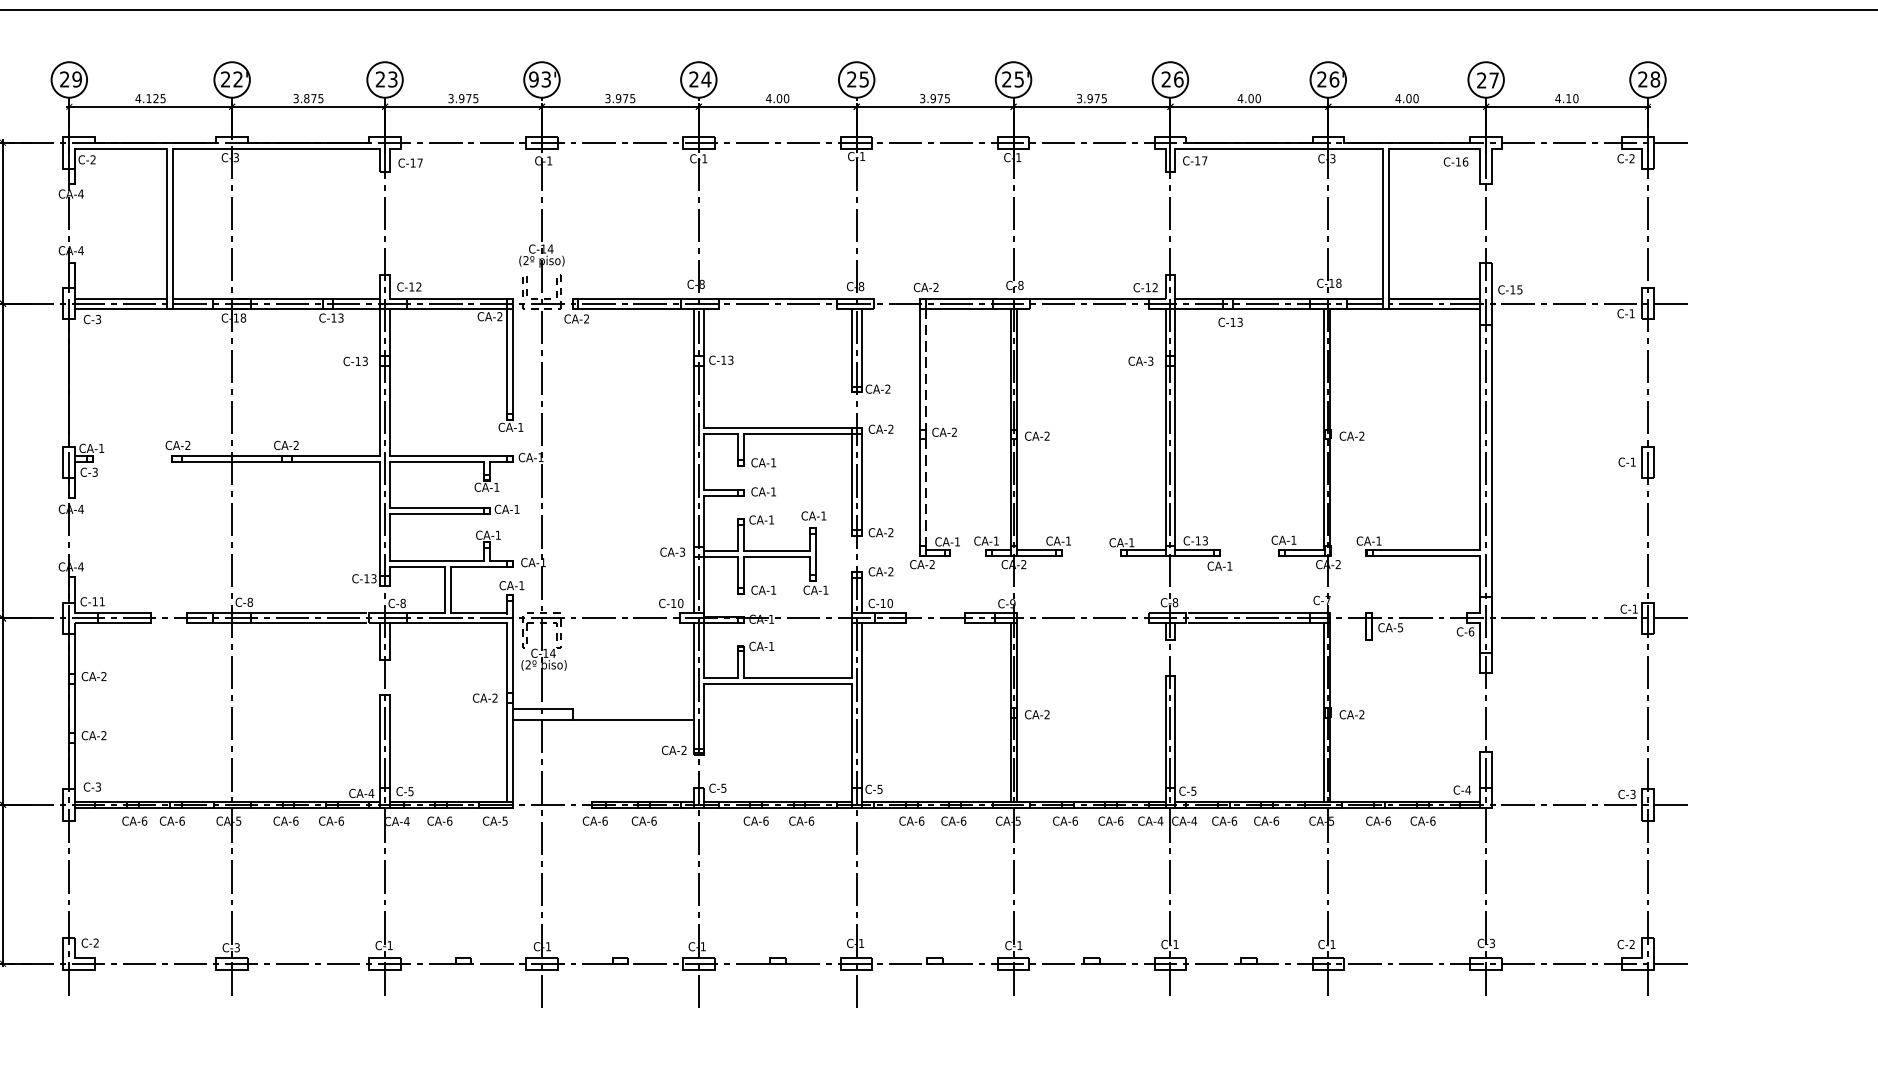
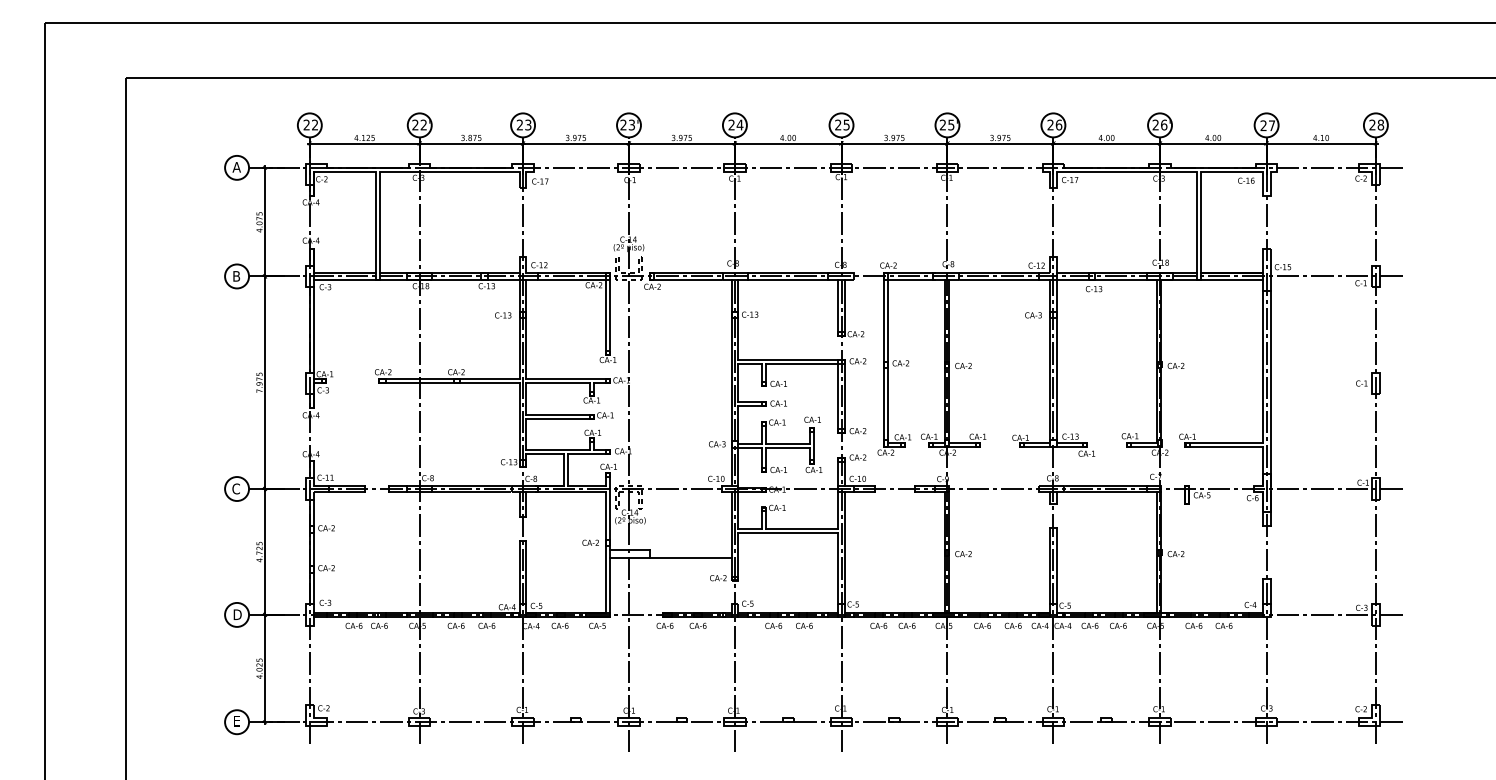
text: (76, 78) -> (314, 124), 29 -> 22
text: (533, 78) -> (623, 124), 93' -> 23'
line: (776, 308) -> (787, 279), added
line: (1090, 308) -> (999, 279), added
line: (74, 383) -> (313, 330), added
line: (926, 429) -> (888, 361), dashed -> solid

